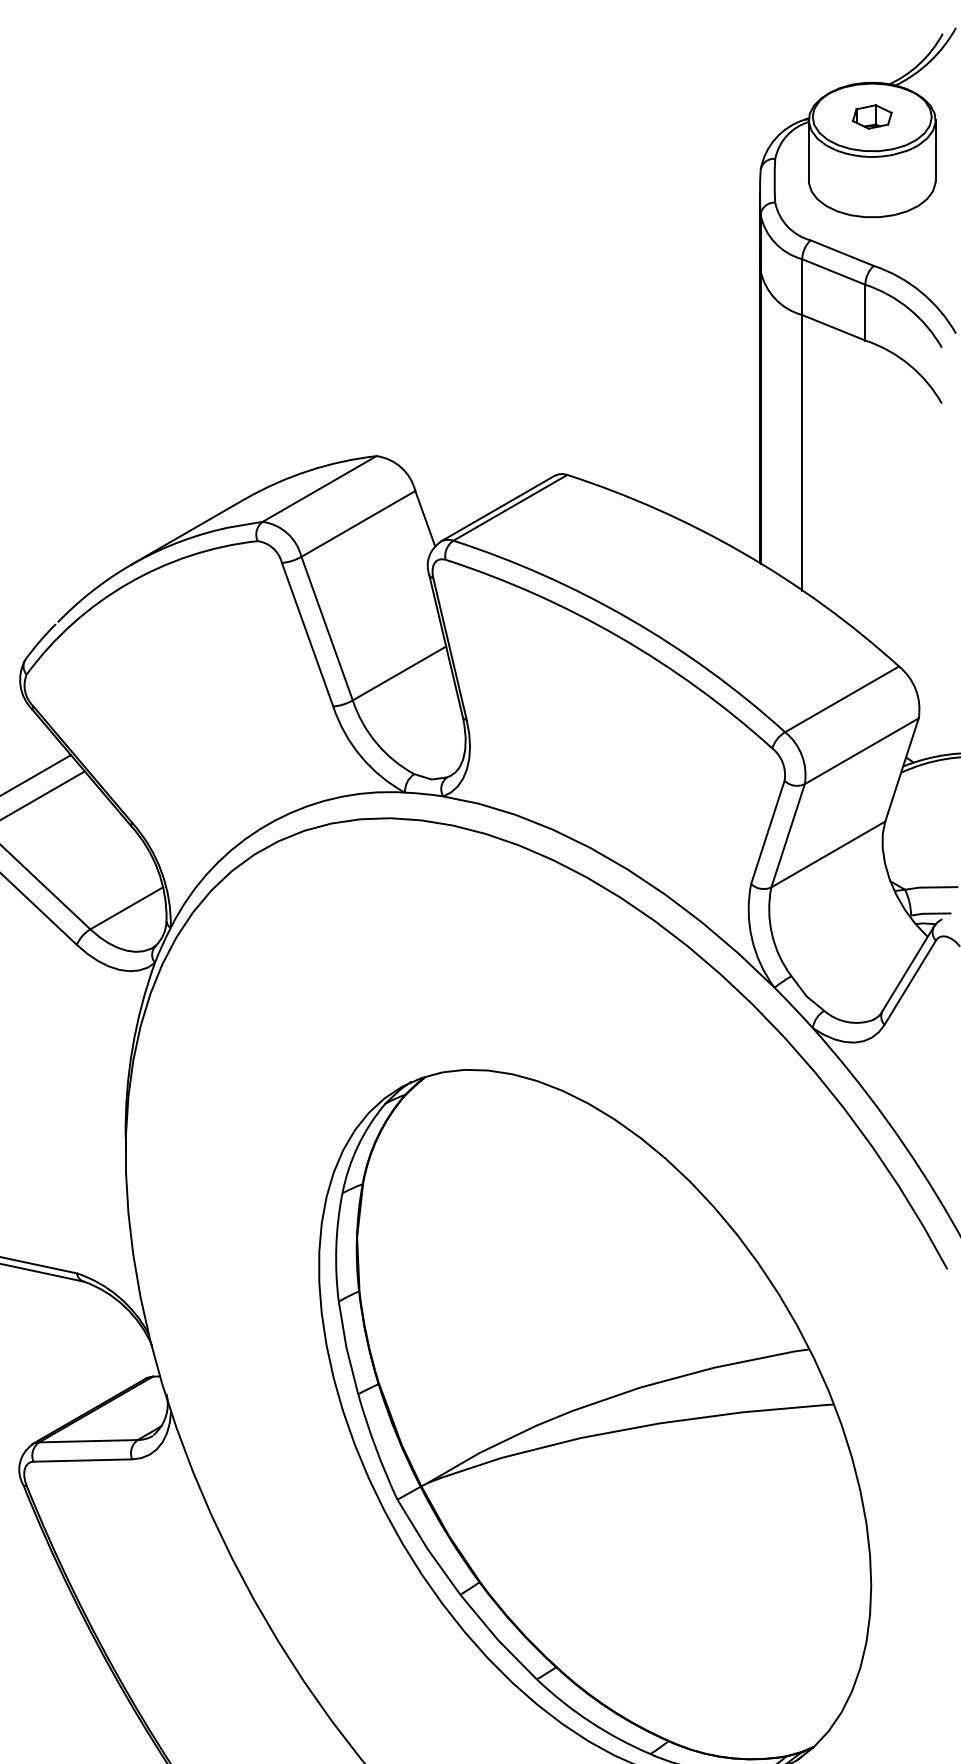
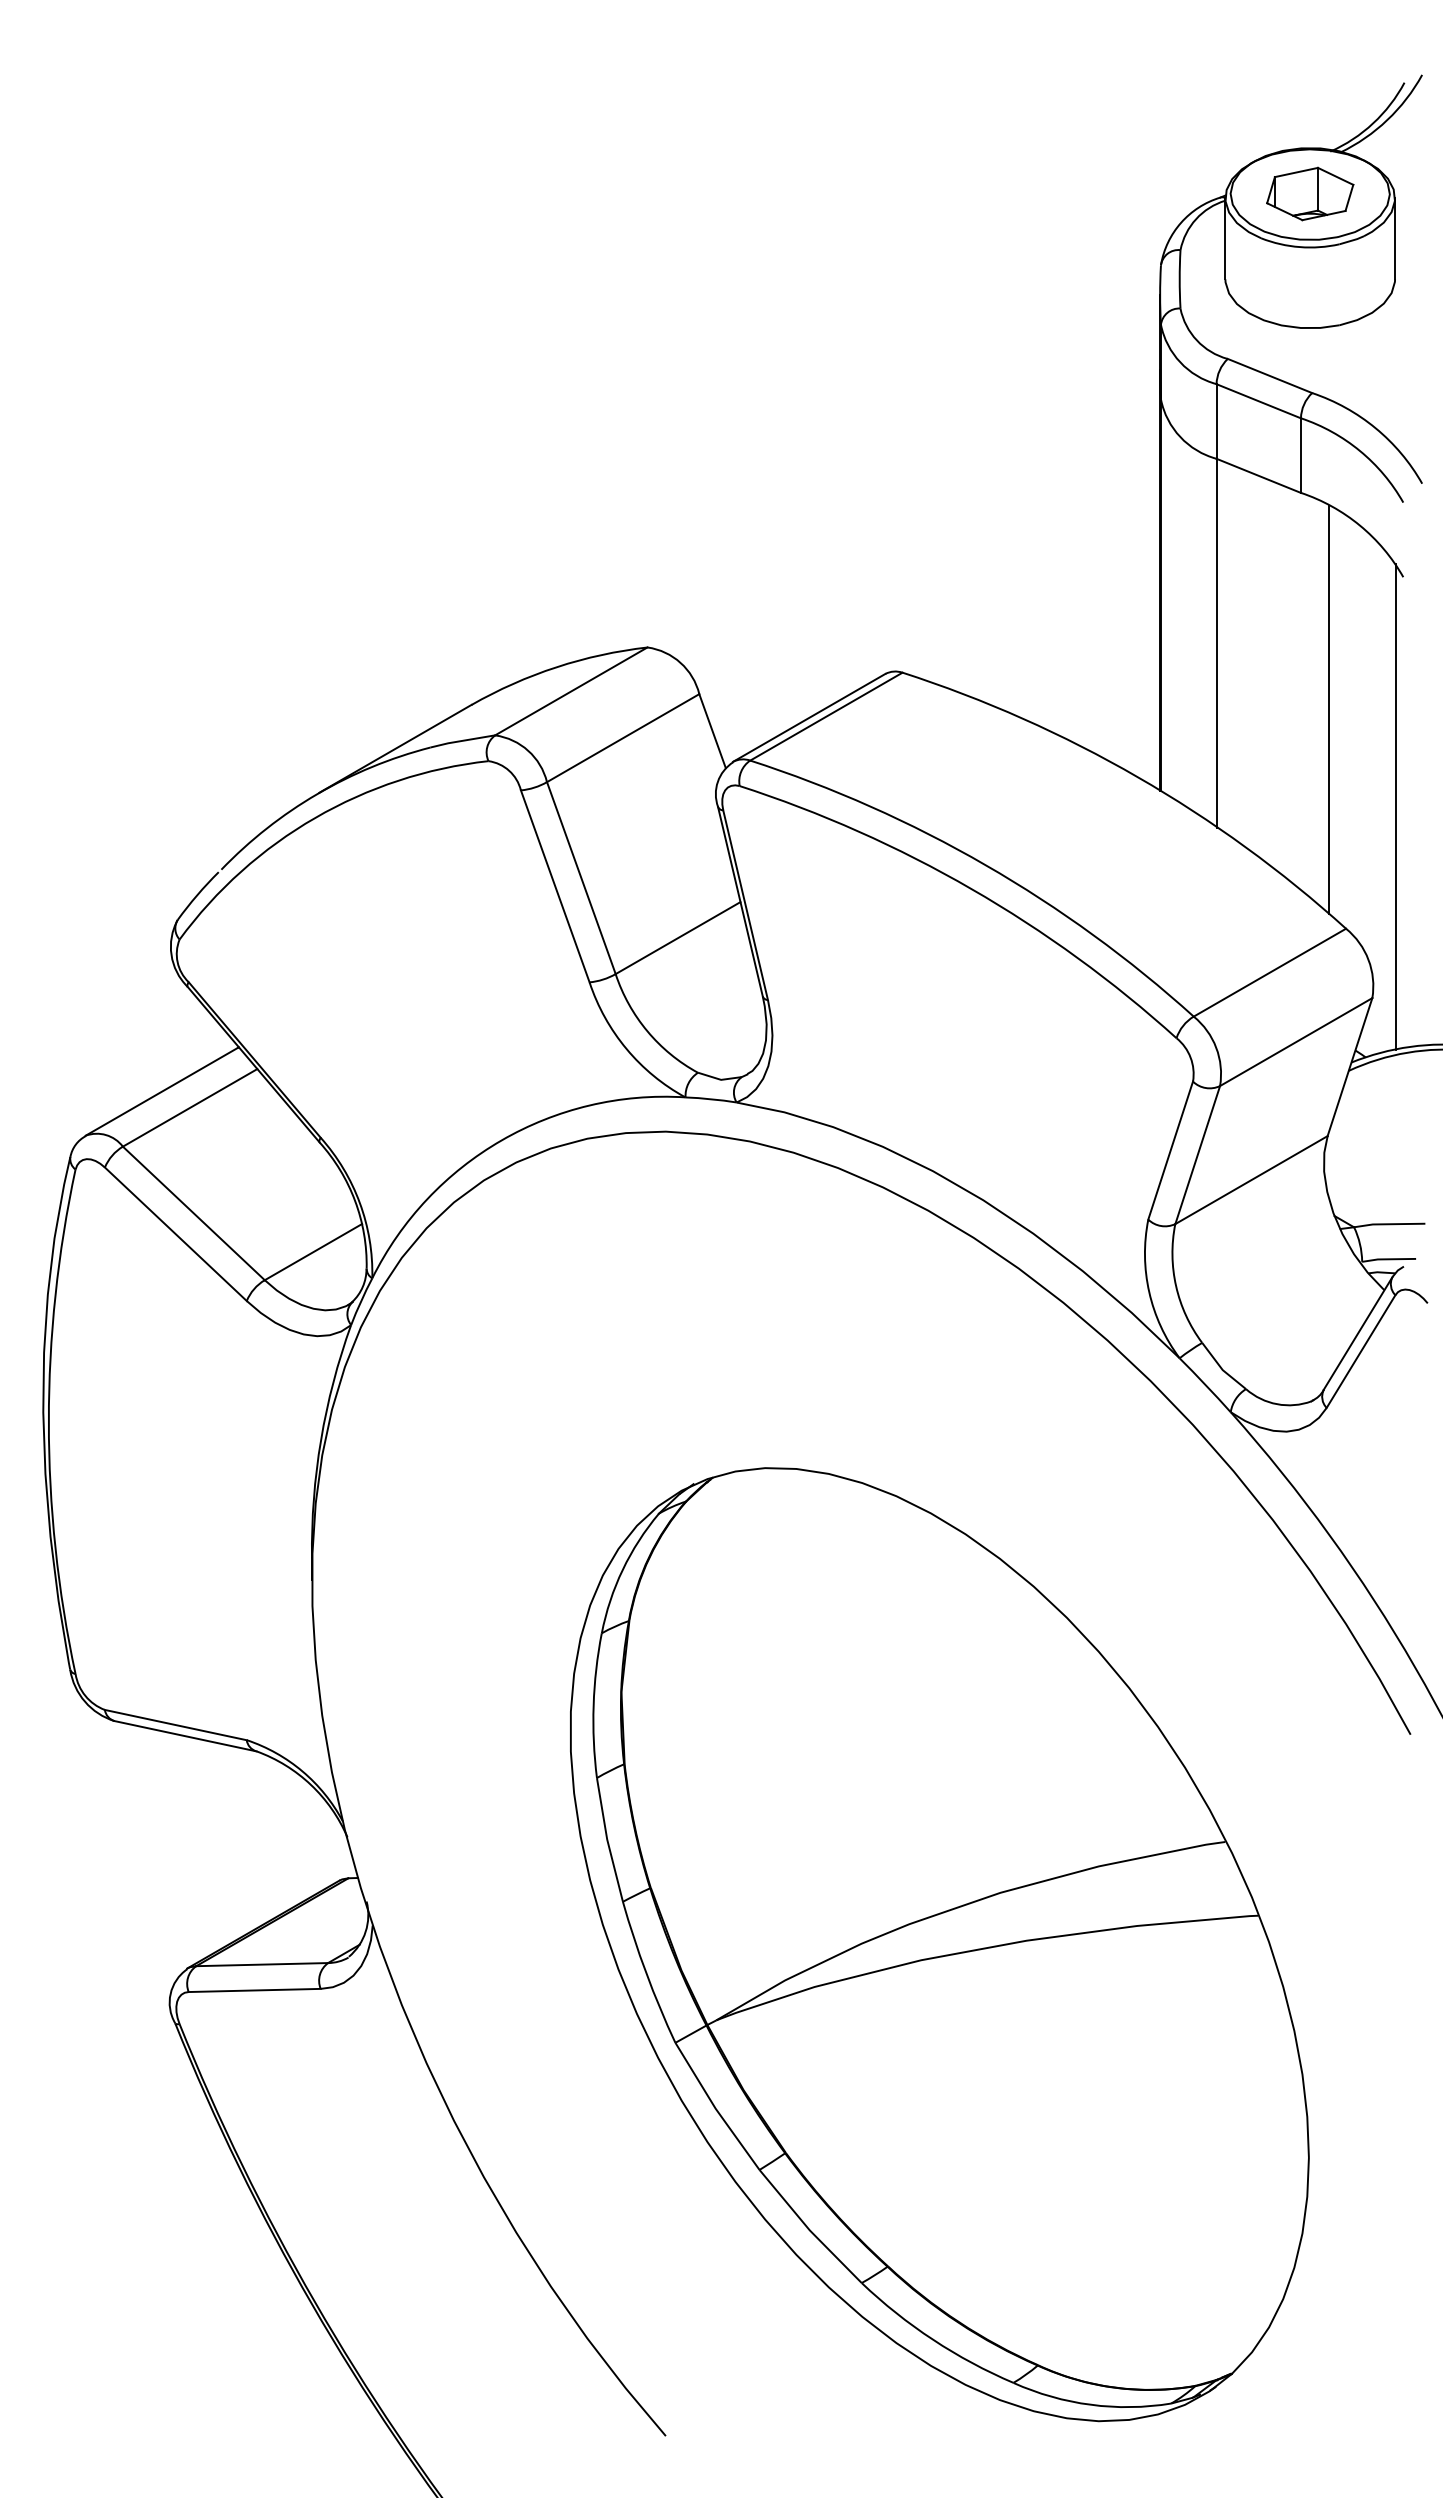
part: (872, 116) -> (1310, 193), size x1.67
line: (885, 502) -> (1328, 709), added
line: (936, 575) -> (1396, 807), added

